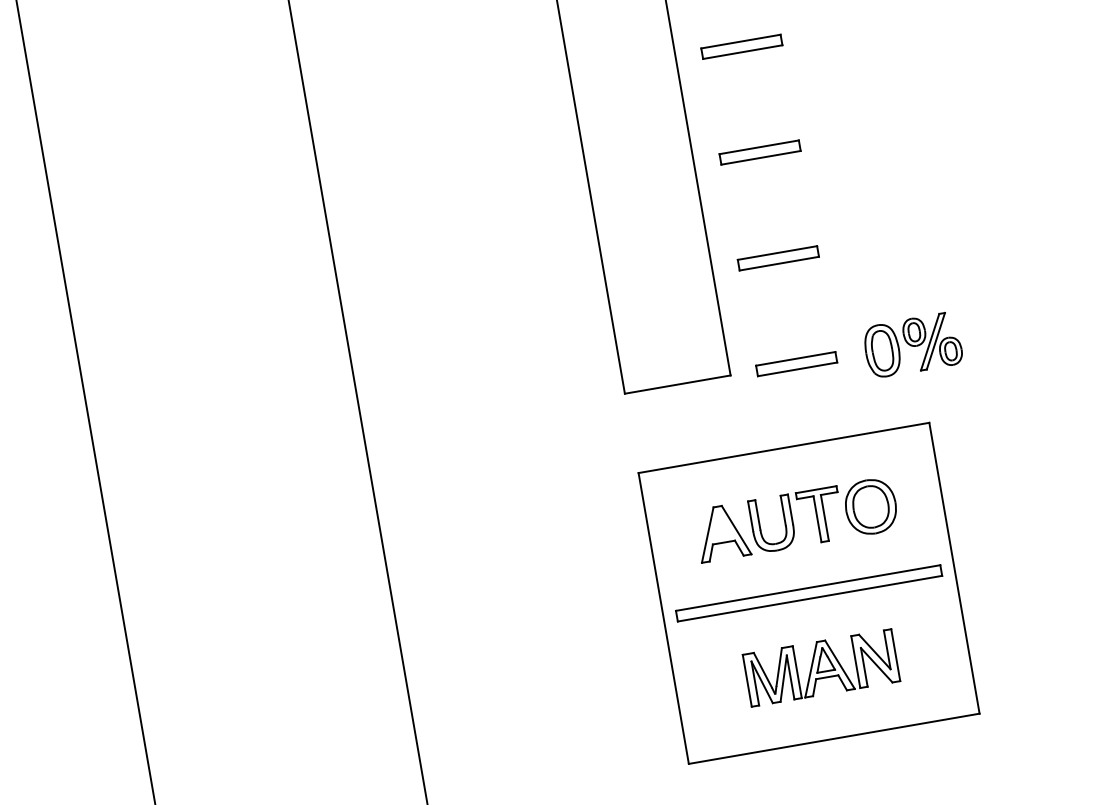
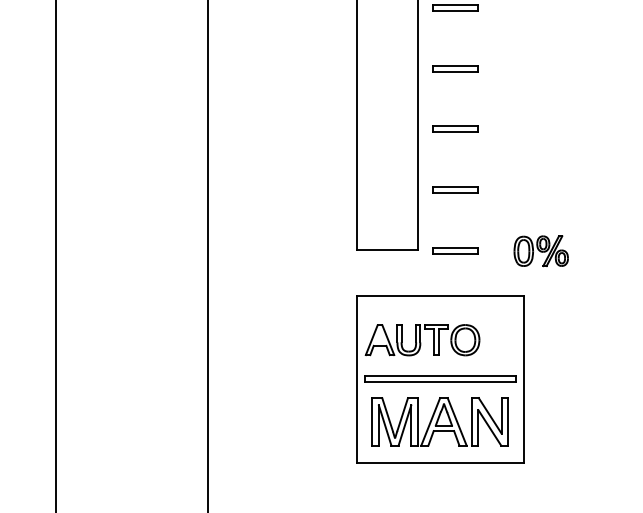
part: (911, 346) -> (540, 251), moved
part: (796, 520) -> (422, 340), moved
part: (821, 668) -> (440, 422), size x1.6

